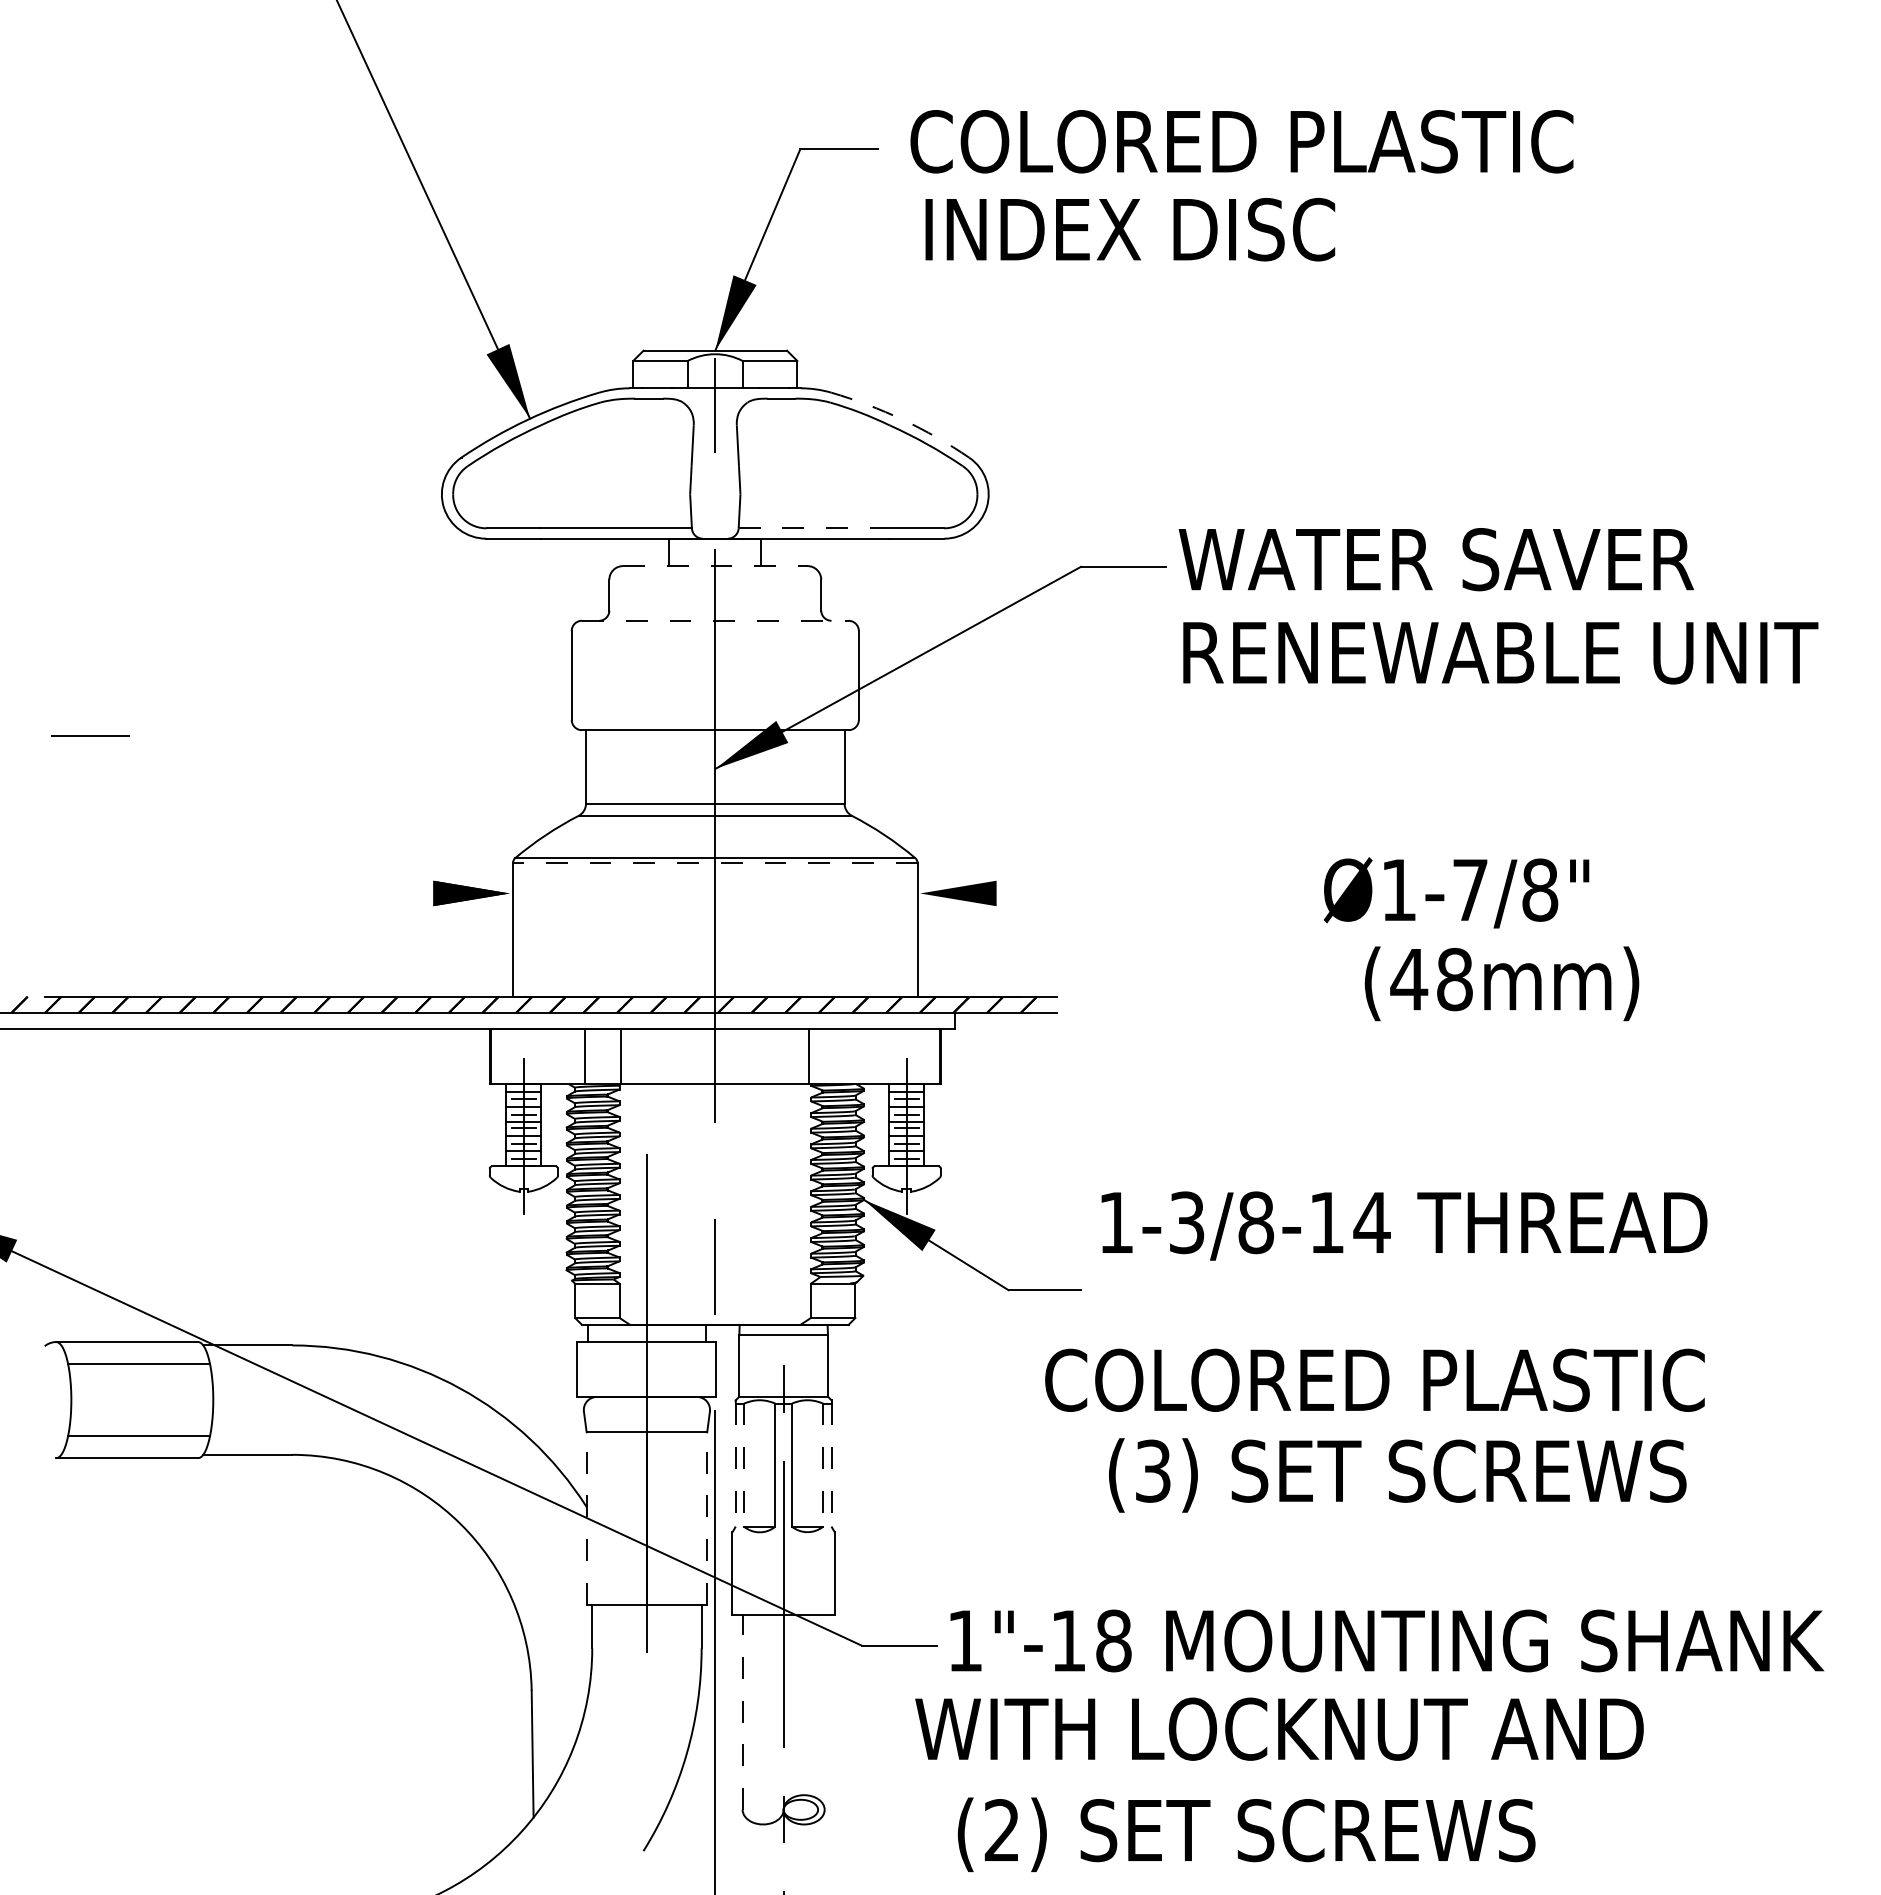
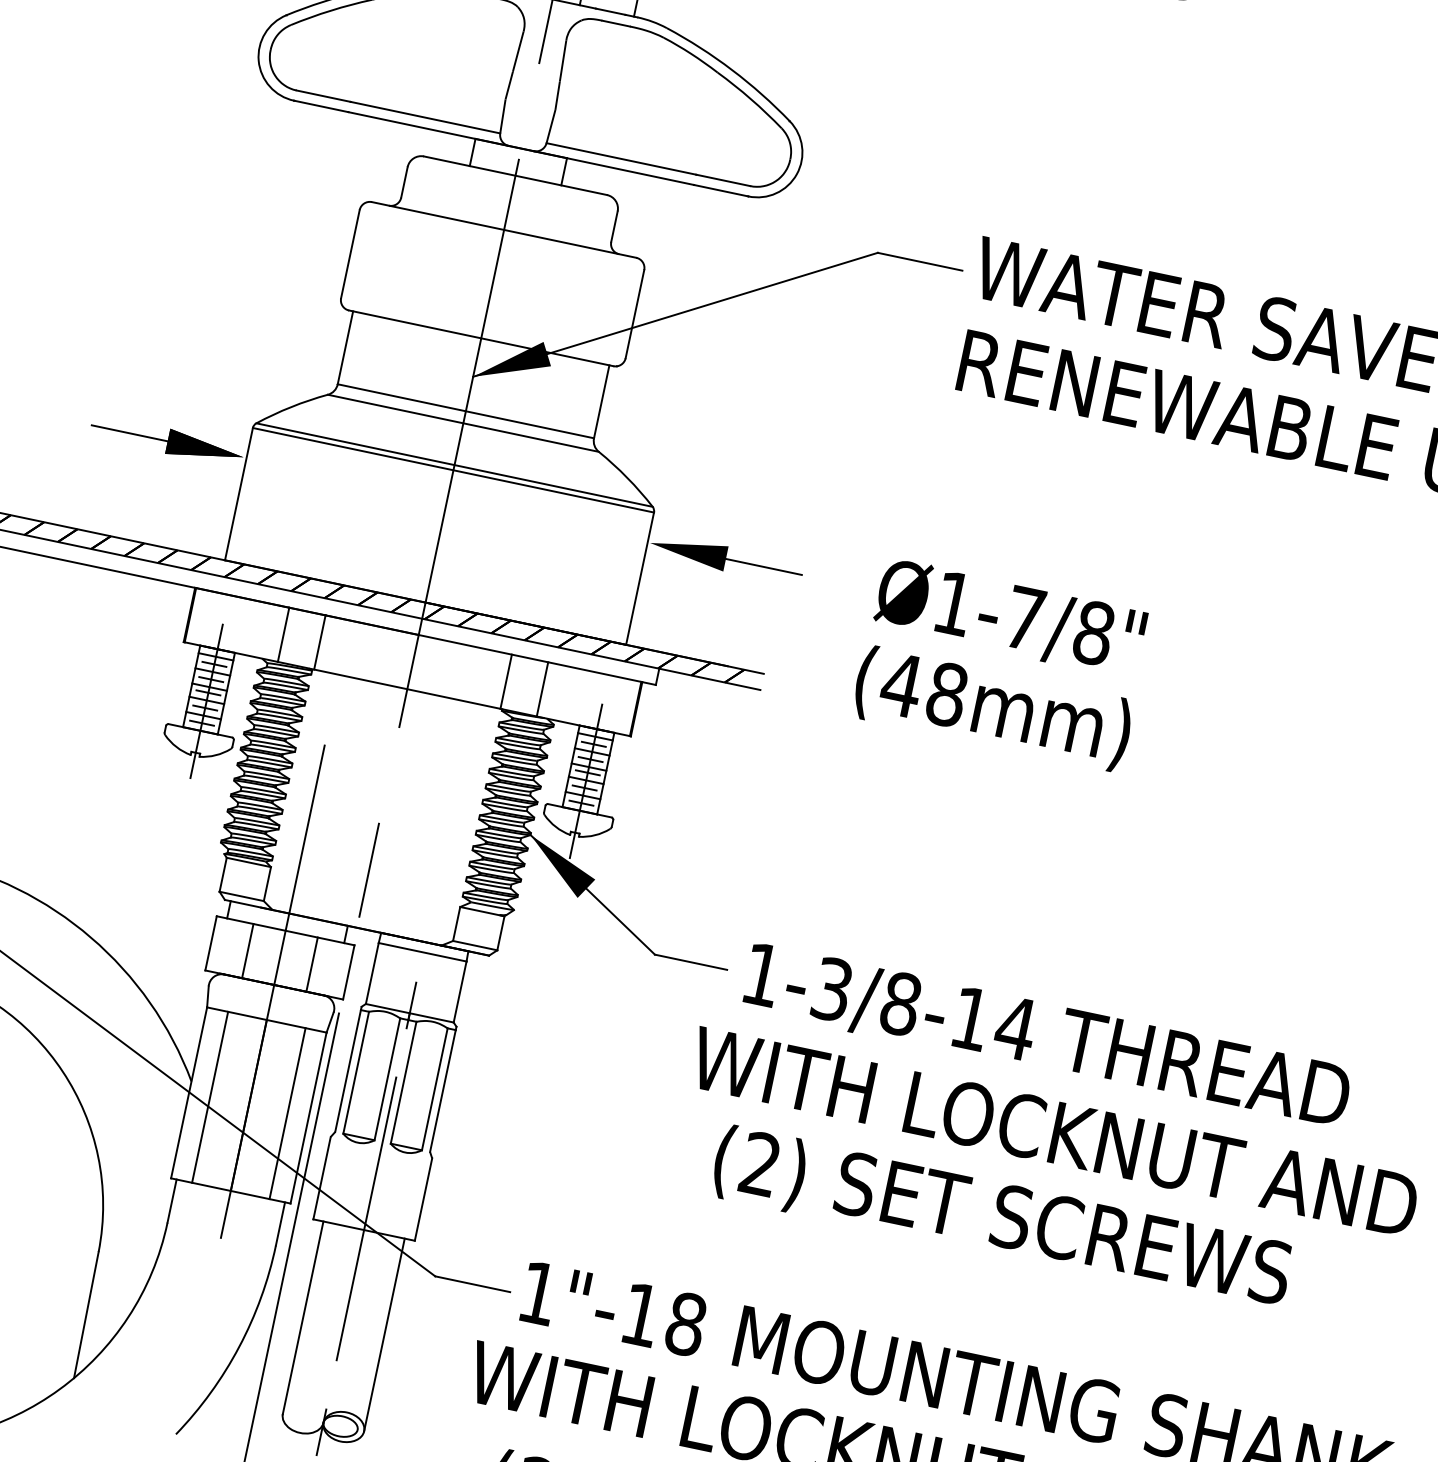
arc: (902, 419) -> (731, 69), dashed -> solid
line: (814, 528) -> (621, 159), dashed -> solid
line: (715, 566) -> (515, 176), dashed -> solid
line: (715, 620) -> (504, 229), dashed -> solid
line: (714, 863) -> (452, 470), dashed -> solid
text: (1456, 892) -> (1010, 617), moved
line: (394, 893) -> (129, 433), added
line: (1034, 893) -> (763, 566), added
text: (1501, 983) -> (992, 708), moved
line: (845, 1056) -> (542, 688), added
text: (1404, 1225) -> (1047, 1037), moved
line: (614, 1369) -> (247, 950), added
line: (679, 1369) -> (312, 964), added
text: (1419, 1379) -> (1043, 1129), COLORED PLASTIC -> WITH LOCKNUT AND
line: (735, 1465) -> (347, 1071), dashed -> solid
line: (743, 1465) -> (355, 1073), dashed -> solid
line: (823, 1465) -> (434, 1089), dashed -> solid
line: (831, 1465) -> (442, 1091), dashed -> solid
text: (1153, 1470) -> (760, 1163), (3) -> (2)
line: (586, 1518) -> (188, 1092), dashed -> solid
line: (607, 1518) -> (209, 1097), added
line: (686, 1518) -> (288, 1113), added
line: (707, 1518) -> (308, 1118), dashed -> solid
line: (742, 1712) -> (303, 1317), dashed -> solid
line: (824, 1712) -> (384, 1334), added

